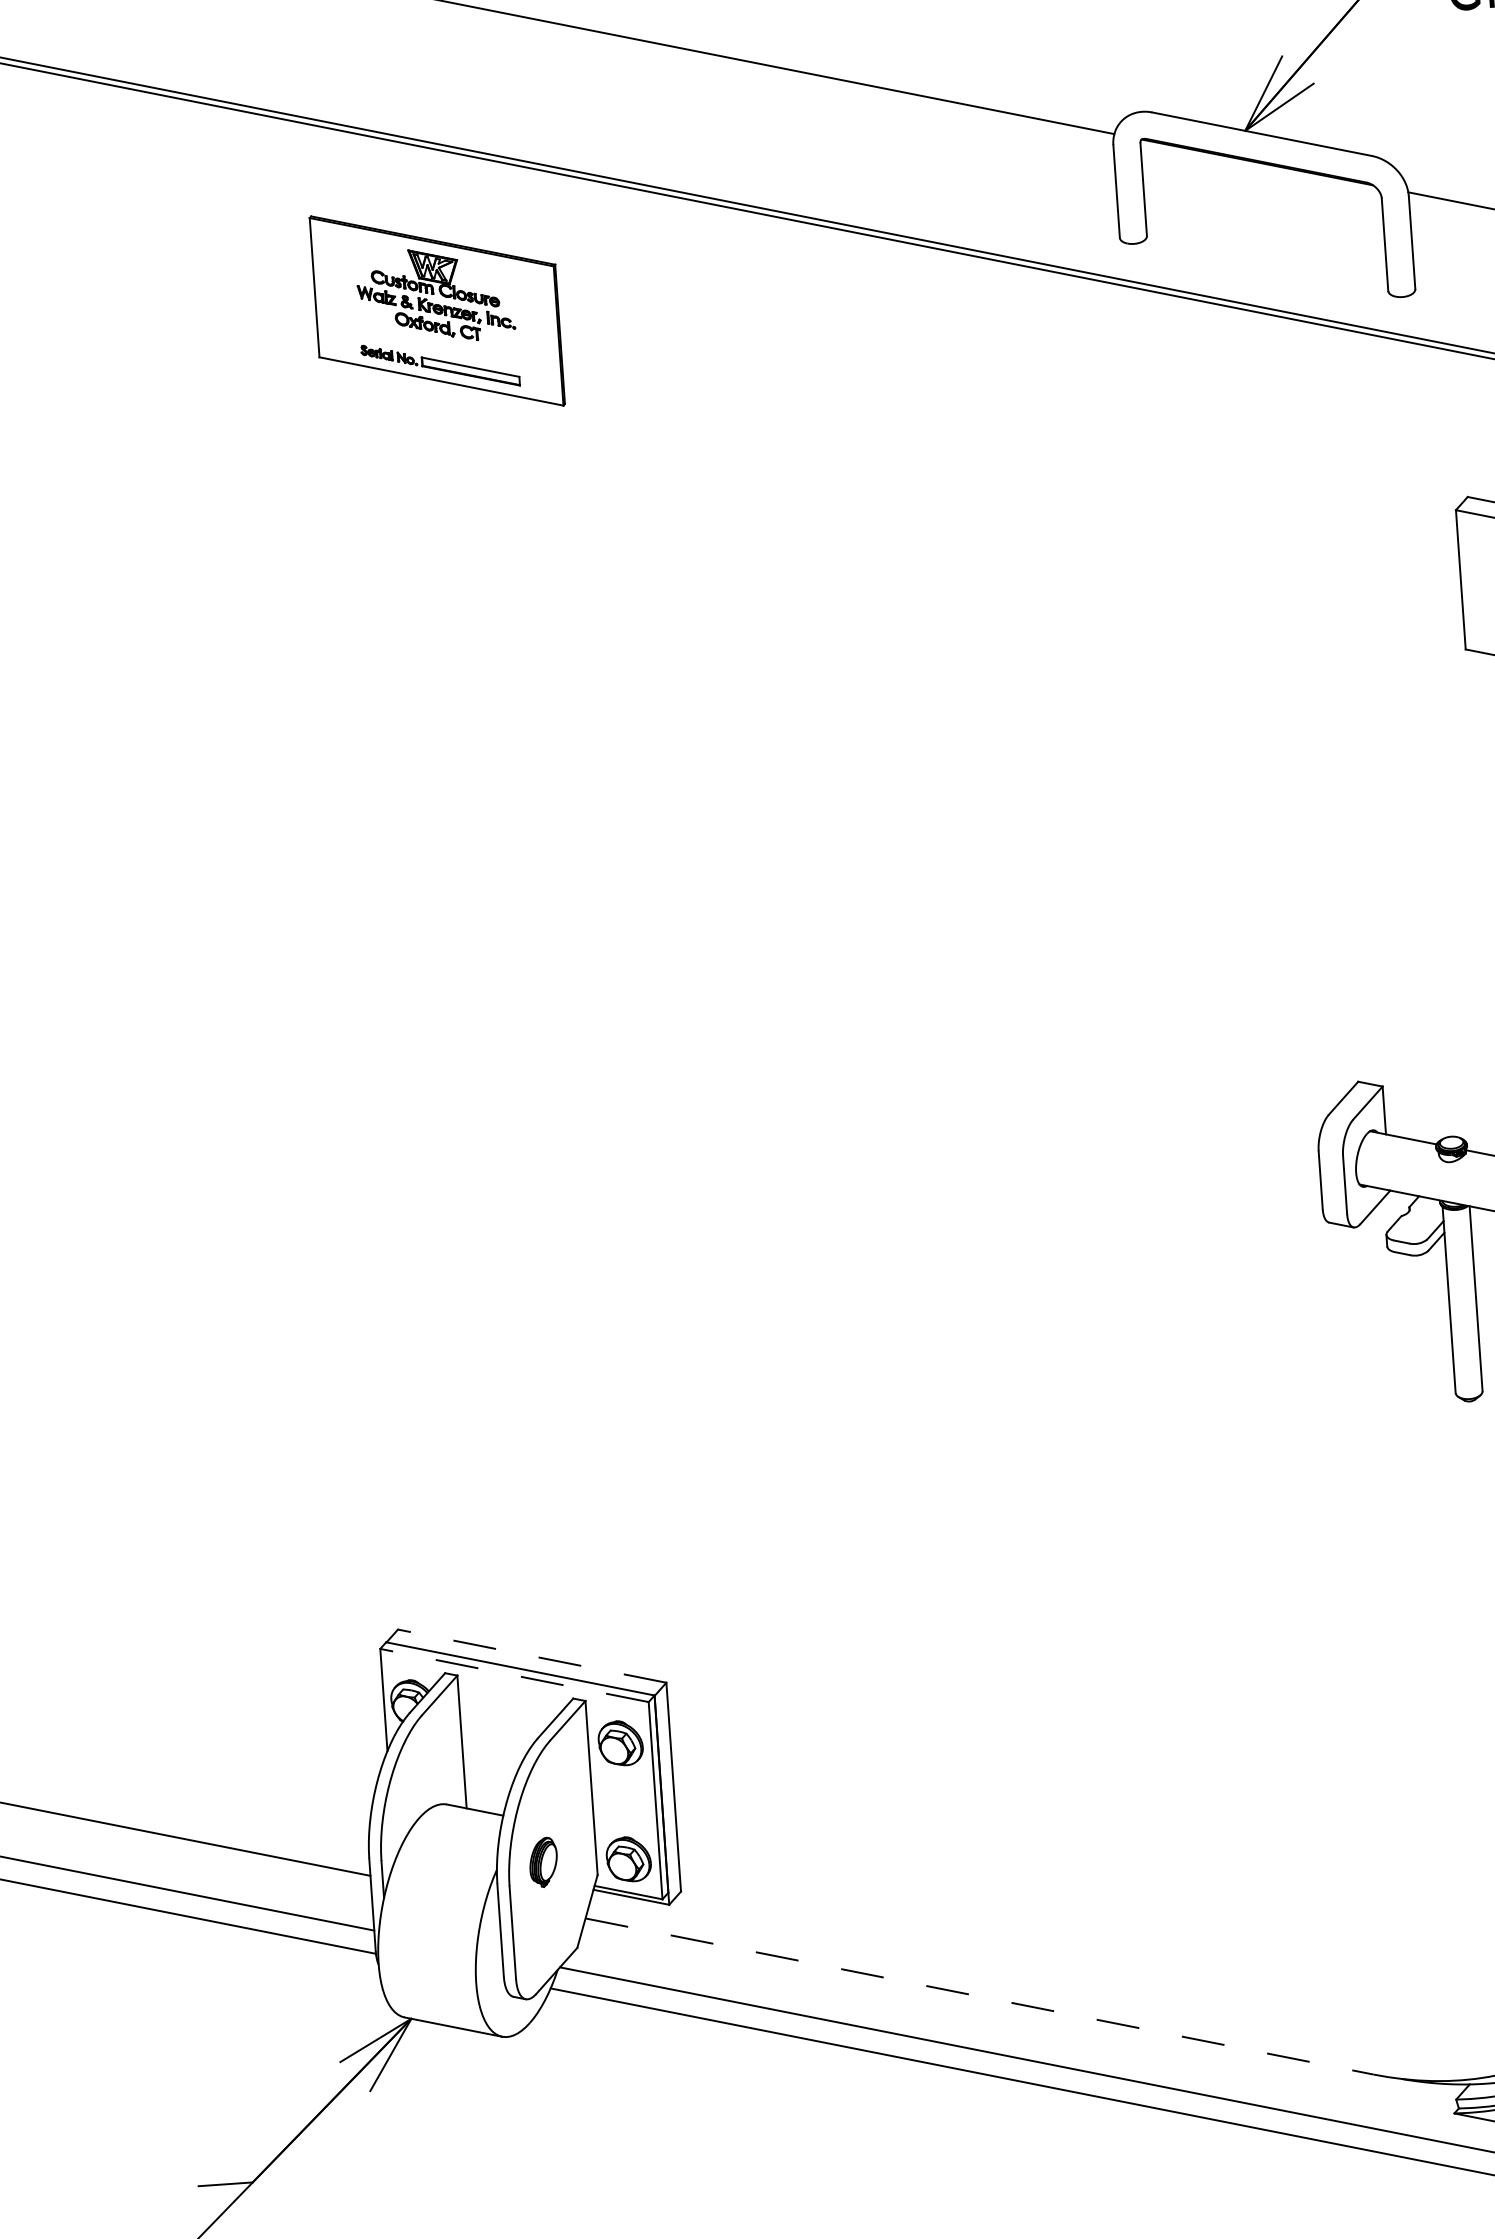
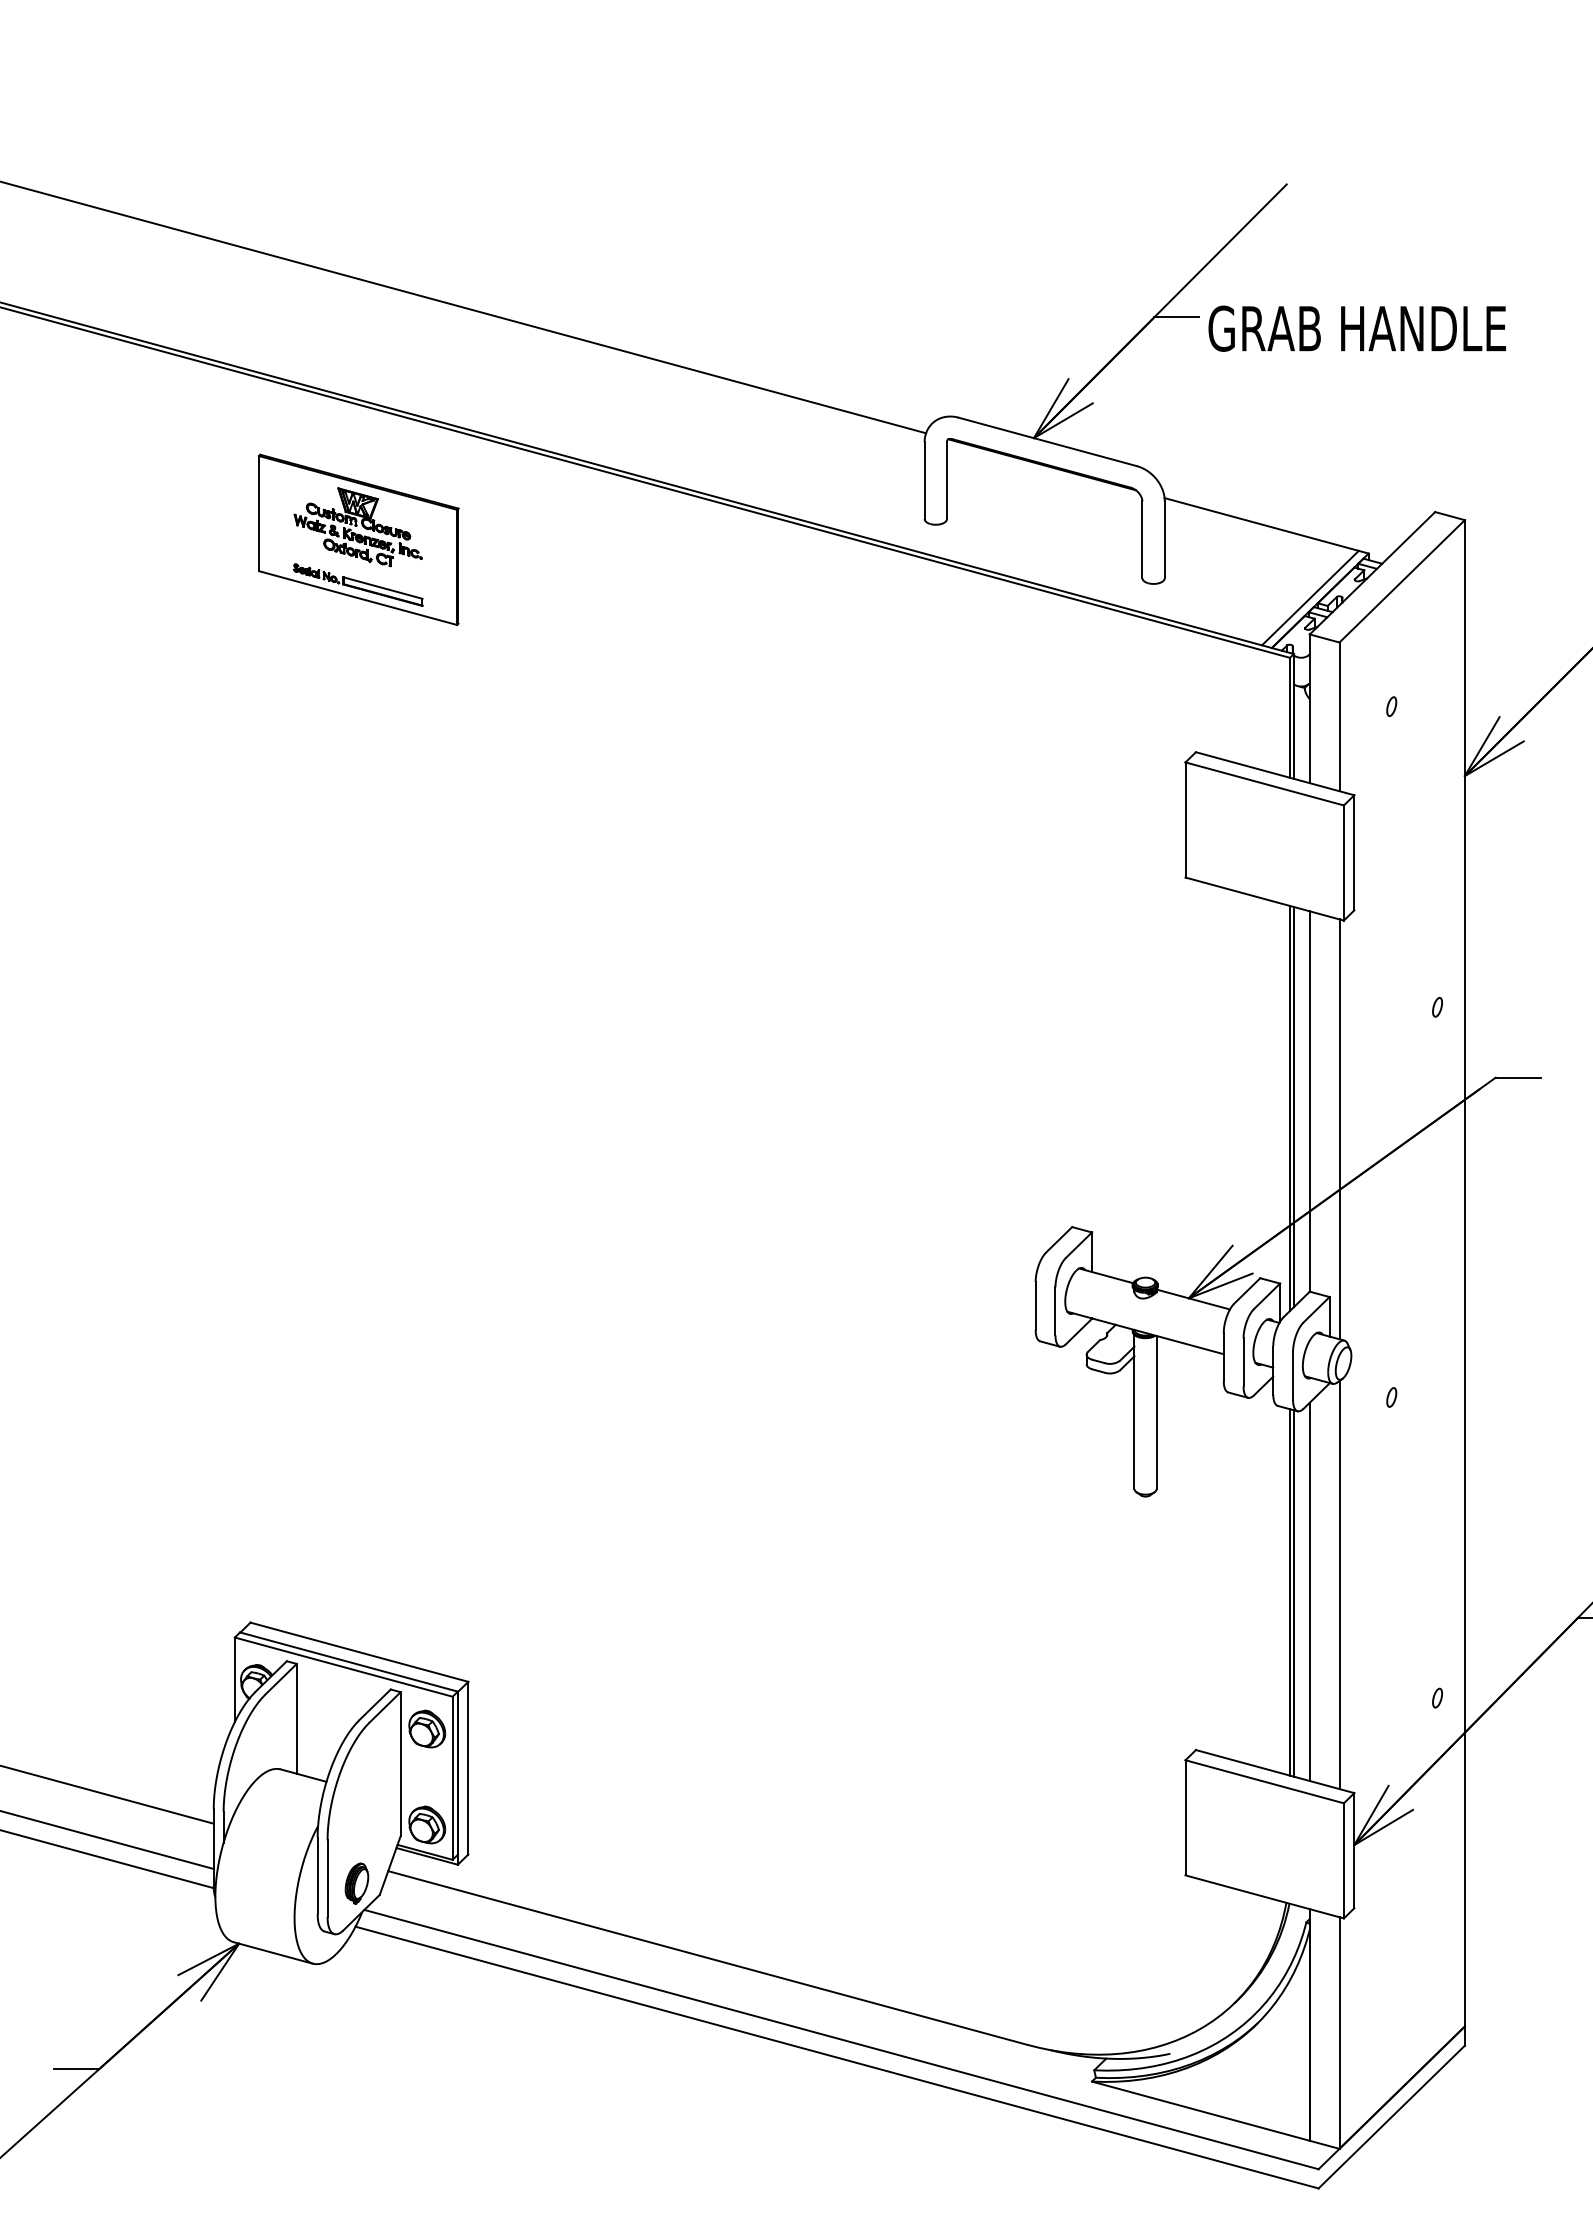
line: (532, 1656) -> (359, 1652), dashed -> solid
line: (514, 1675) -> (343, 1667), dashed -> solid
part: (543, 1862) -> (356, 1883), moved
line: (980, 1997) -> (708, 1958), dashed -> solid

